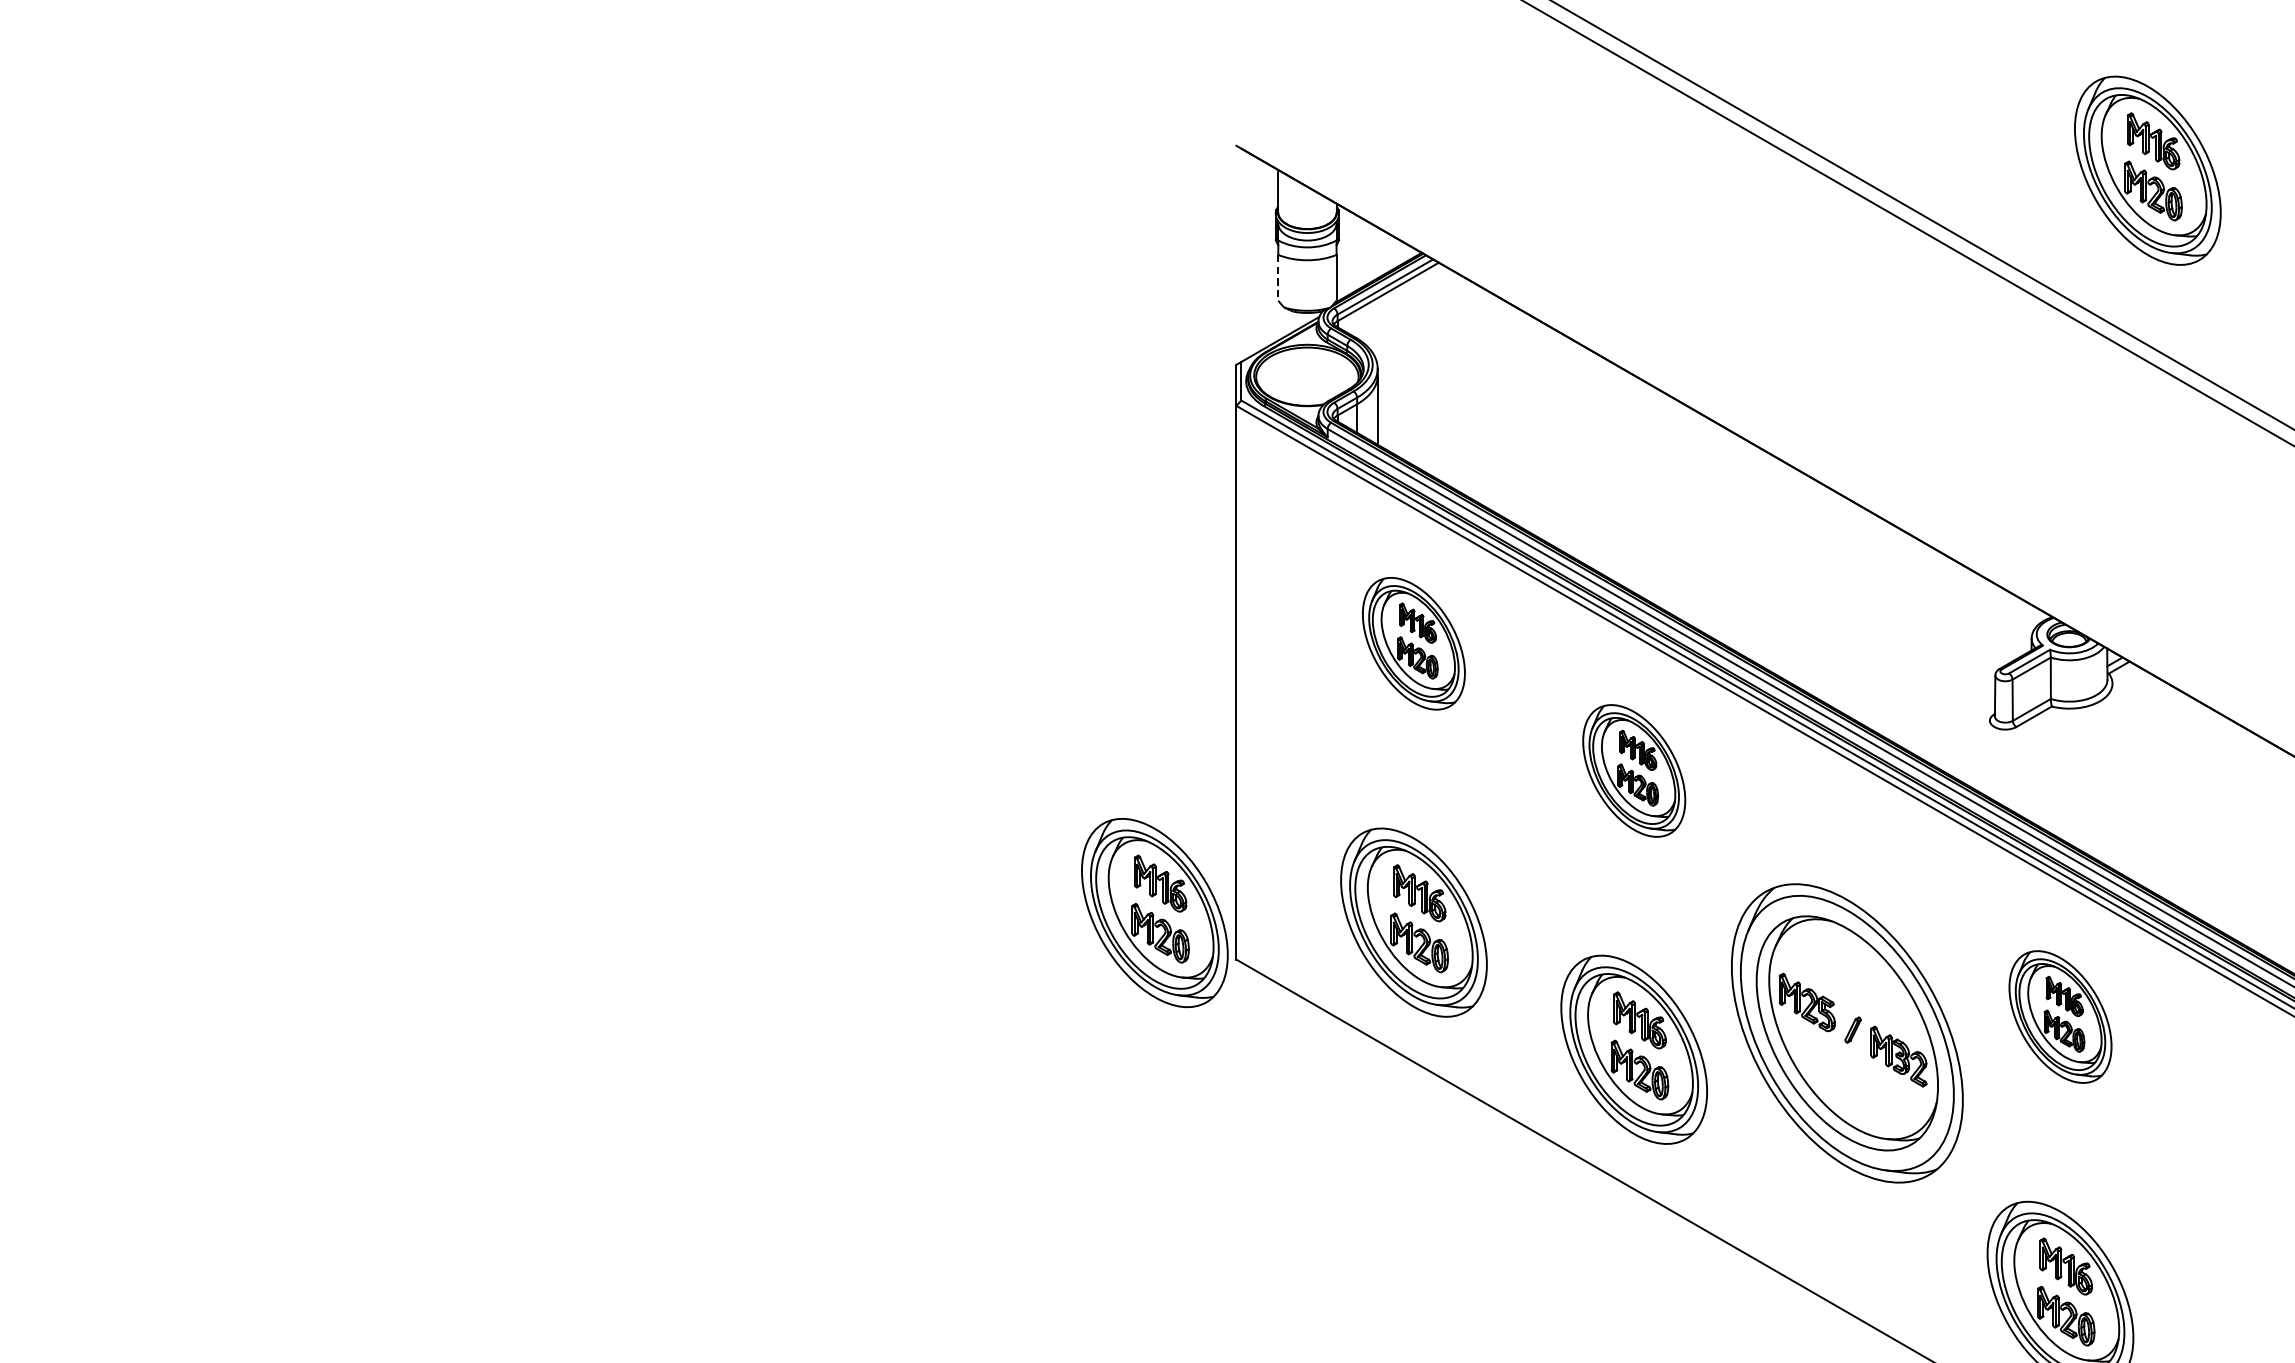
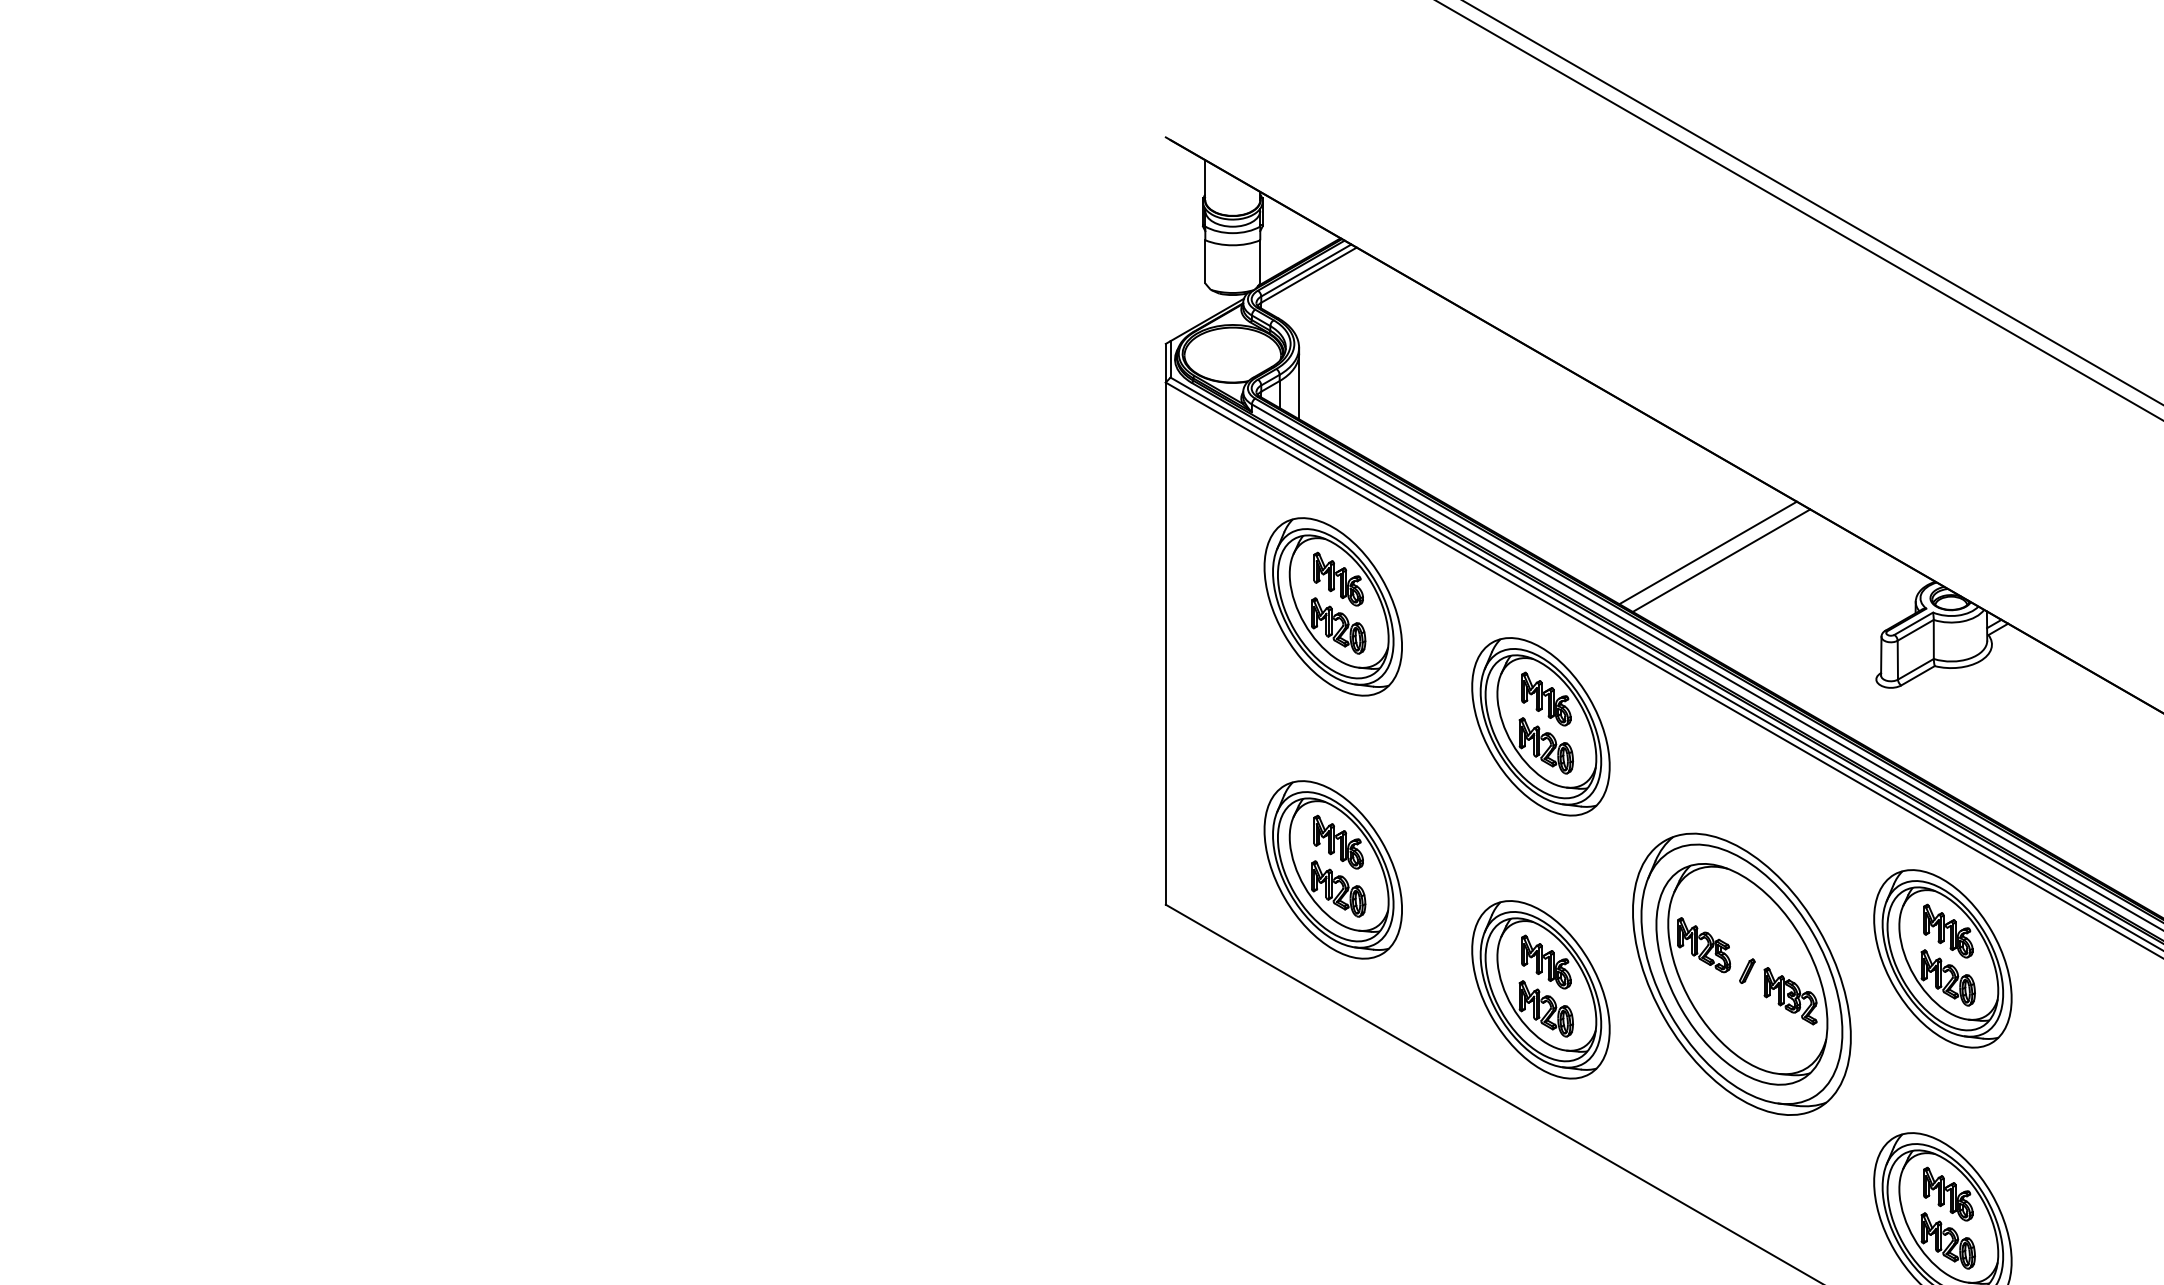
part: (2147, 170) -> (2024, 160), removed
line: (1278, 277) -> (1205, 261), dashed -> solid
line: (1810, 586) -> (1707, 552), added
line: (1825, 594) -> (1721, 560), added
part: (1413, 643) -> (1332, 606), size x1.43
part: (1633, 770) -> (1540, 726), size x1.43
part: (1154, 912) -> (1088, 860), removed
part: (2060, 1016) -> (1942, 958), size x1.43

